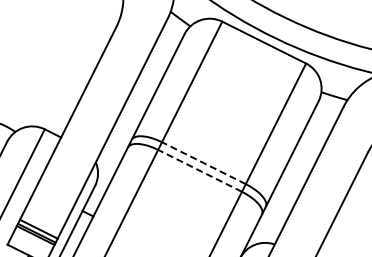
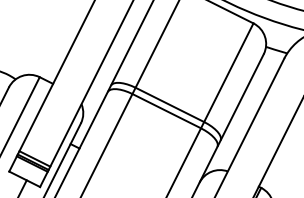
line: (203, 163) -> (169, 105), dashed -> solid
line: (200, 170) -> (167, 110), dashed -> solid

